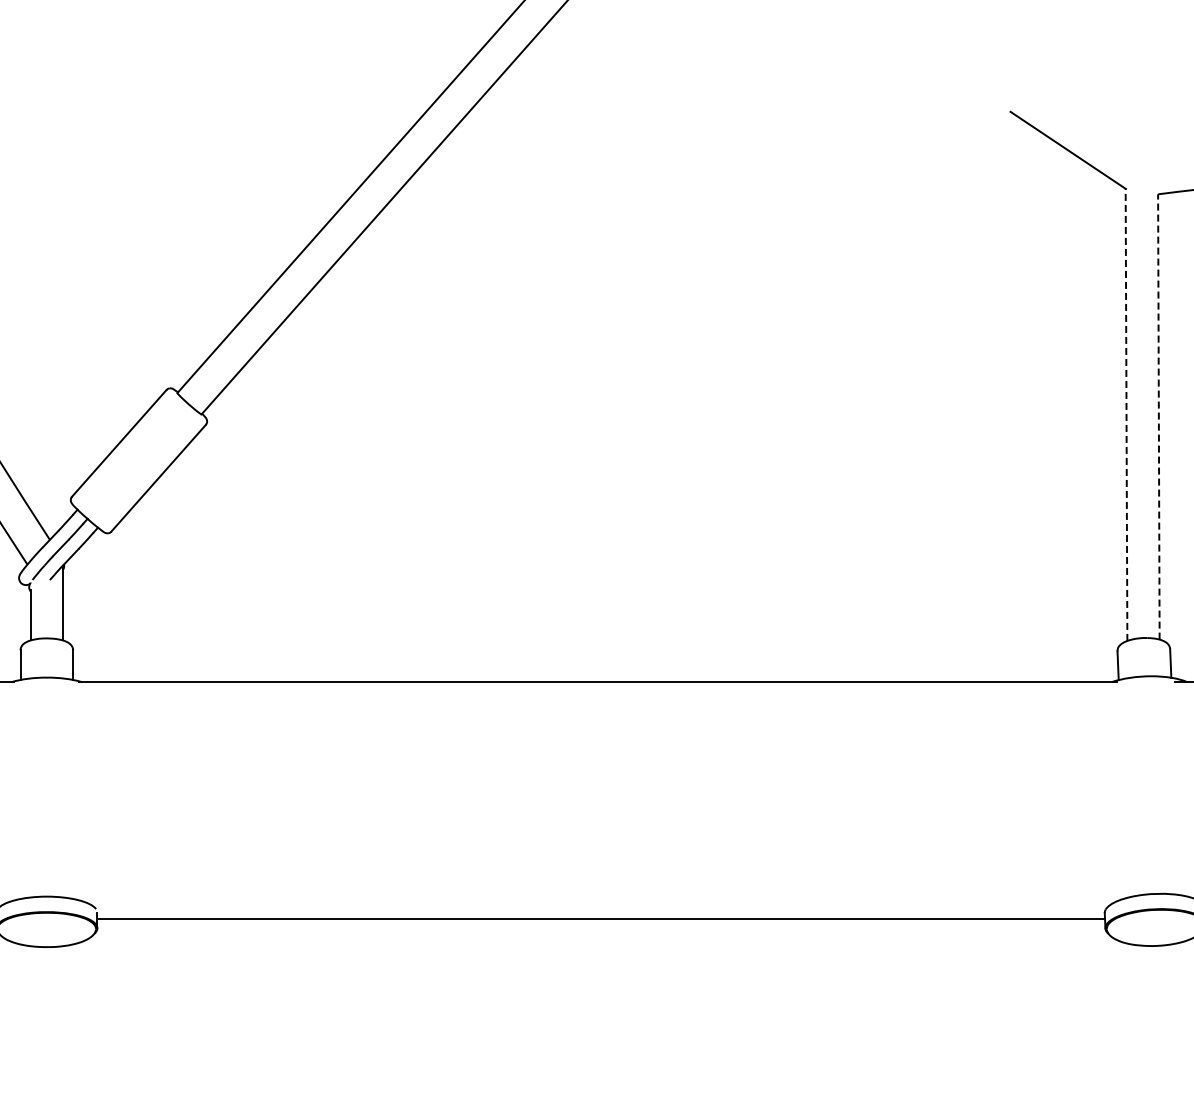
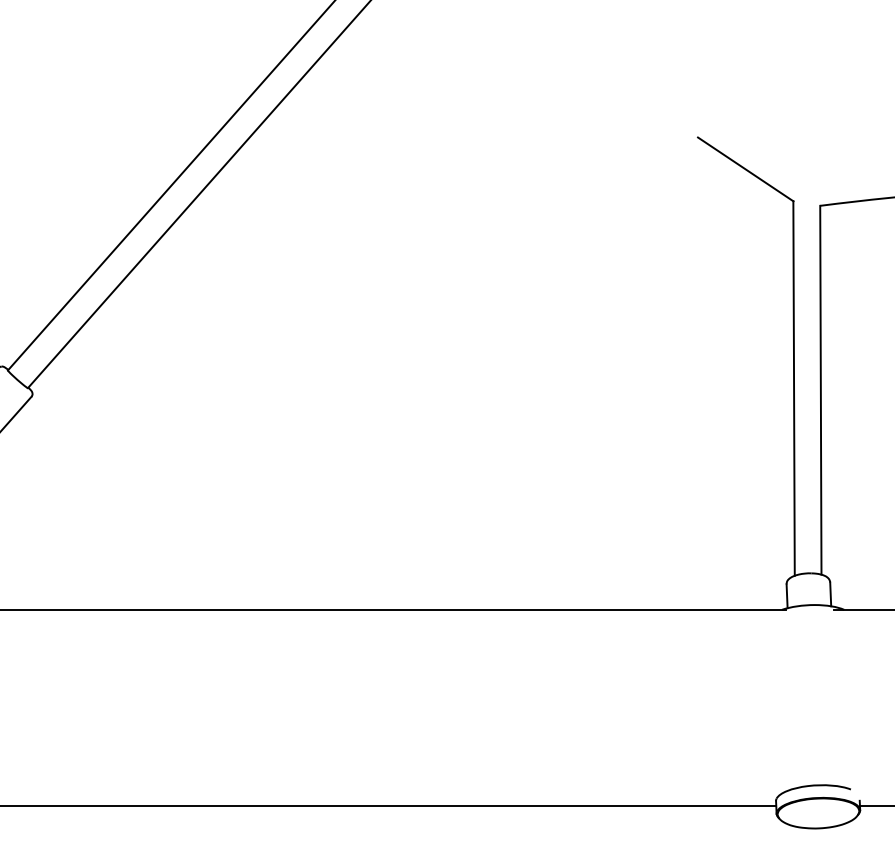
line: (1126, 414) -> (794, 388), dashed -> solid
line: (1158, 416) -> (820, 389), dashed -> solid

